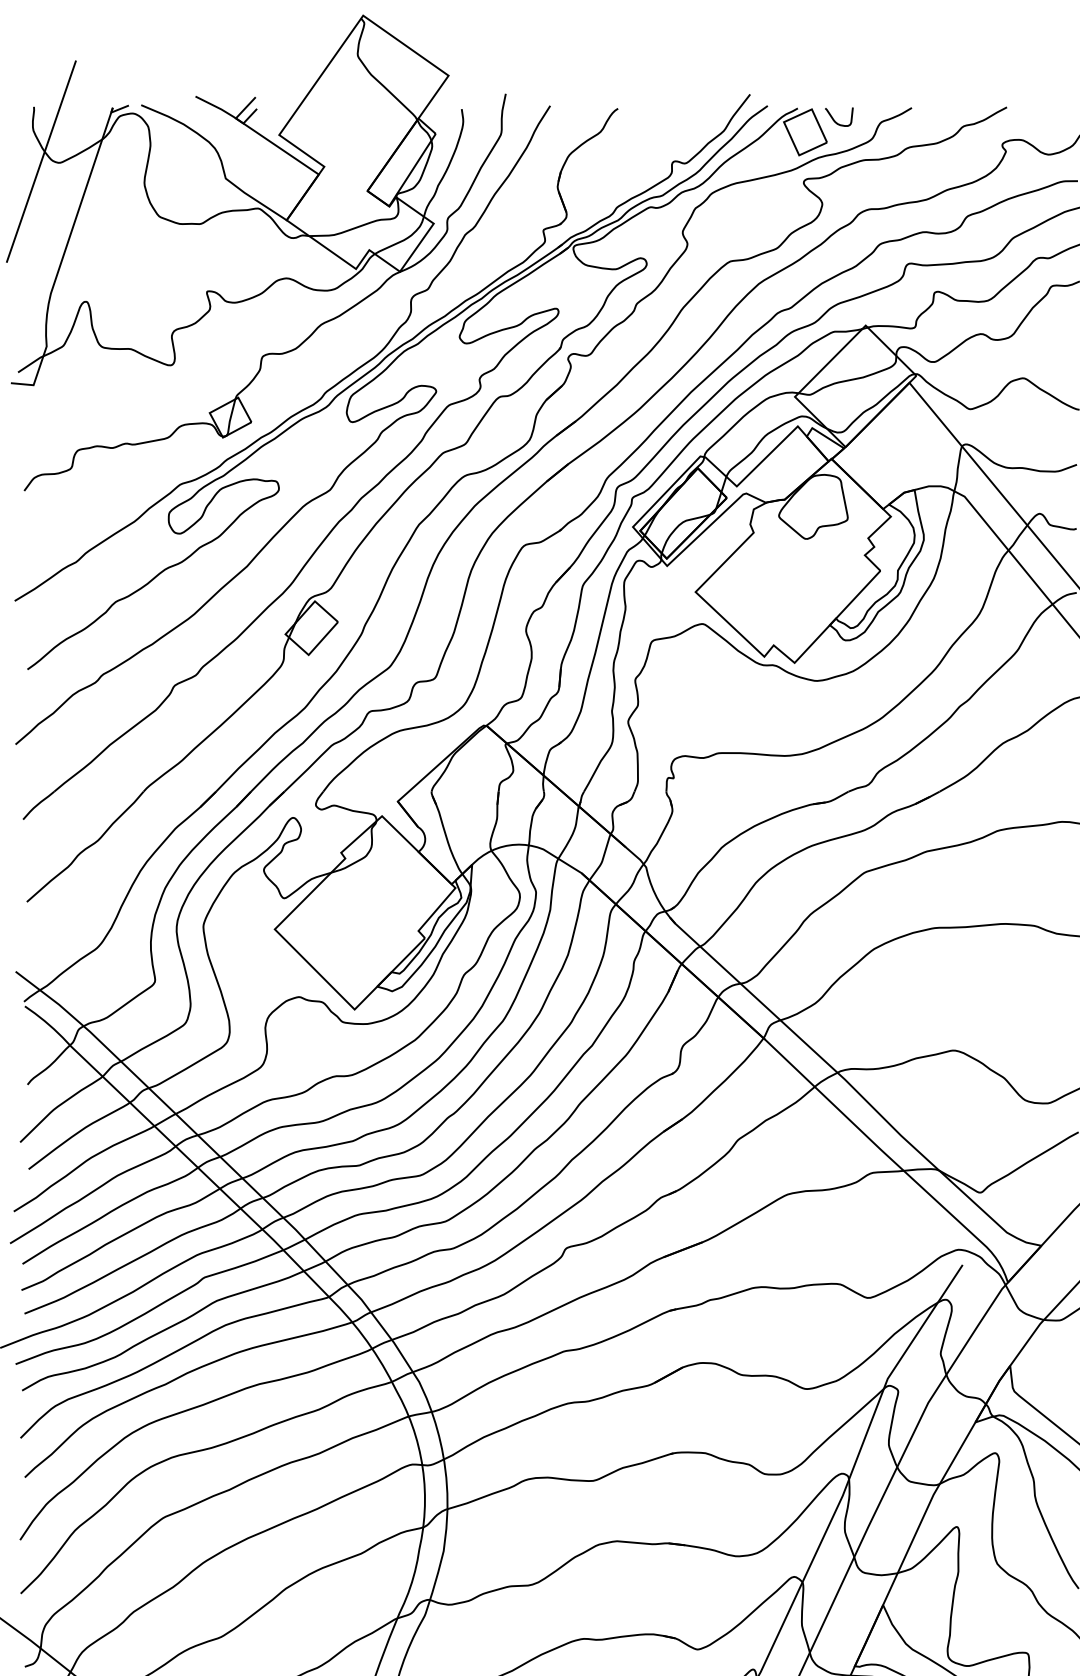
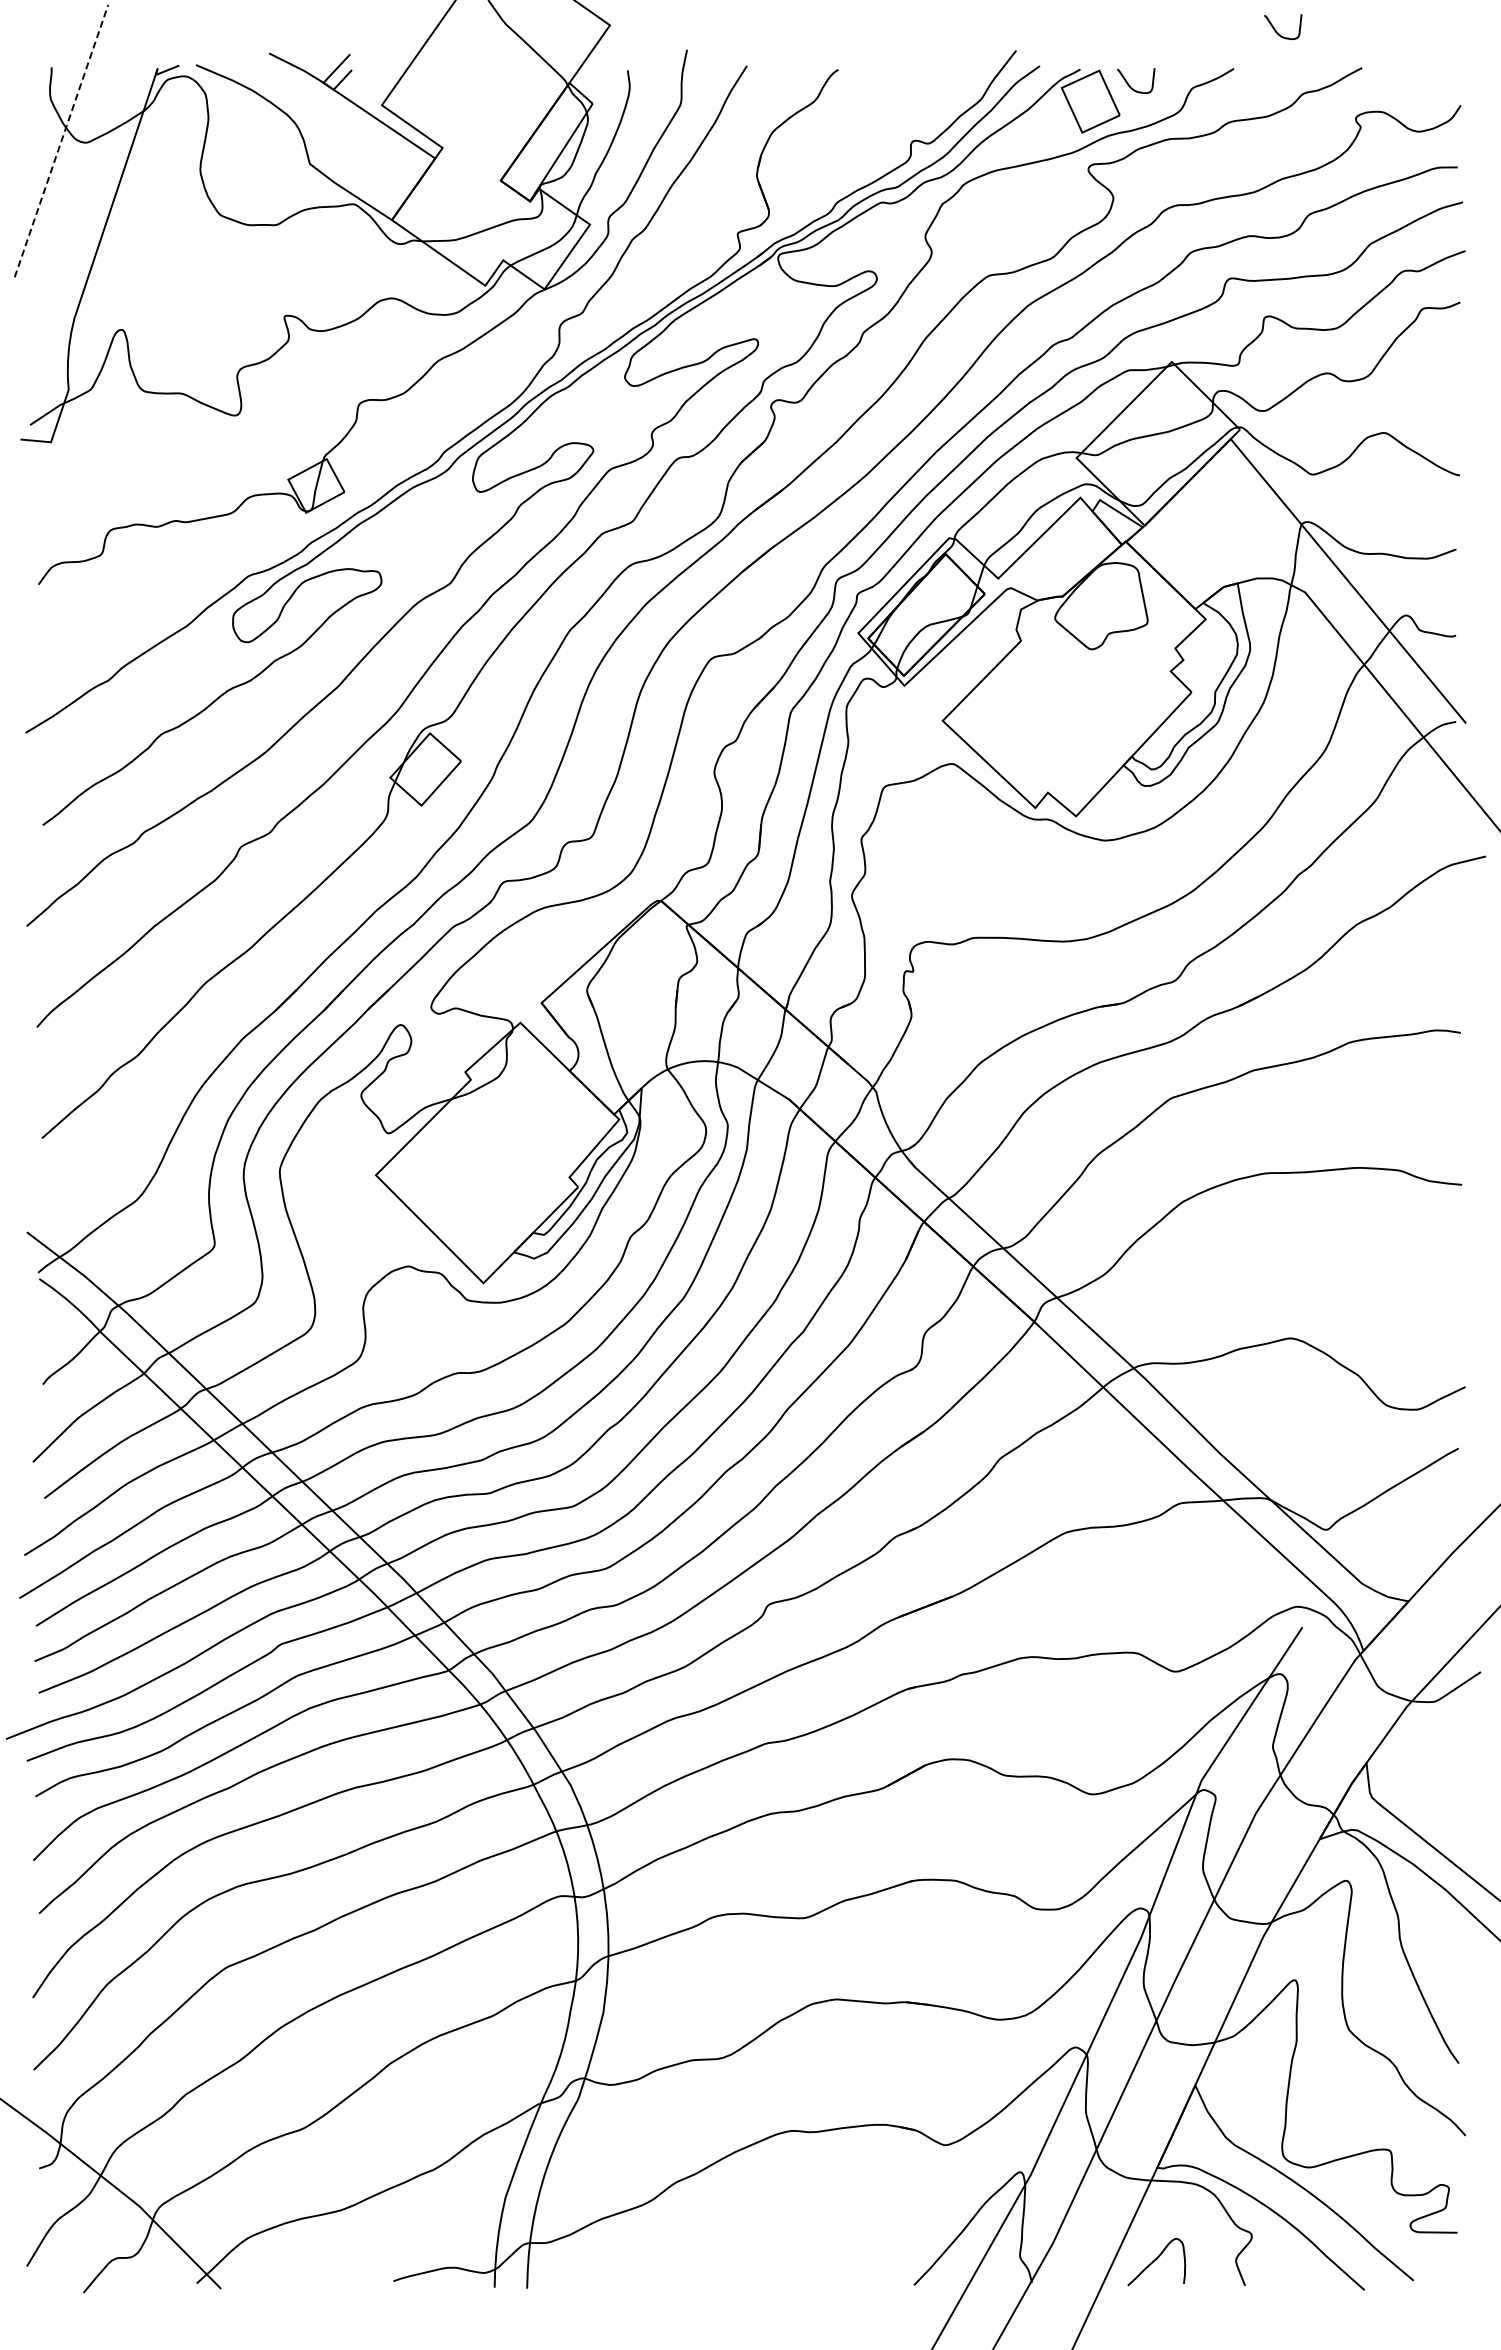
curve: (944, 80) -> (1277, 31), added
line: (41, 161) -> (61, 141), solid -> dashed

